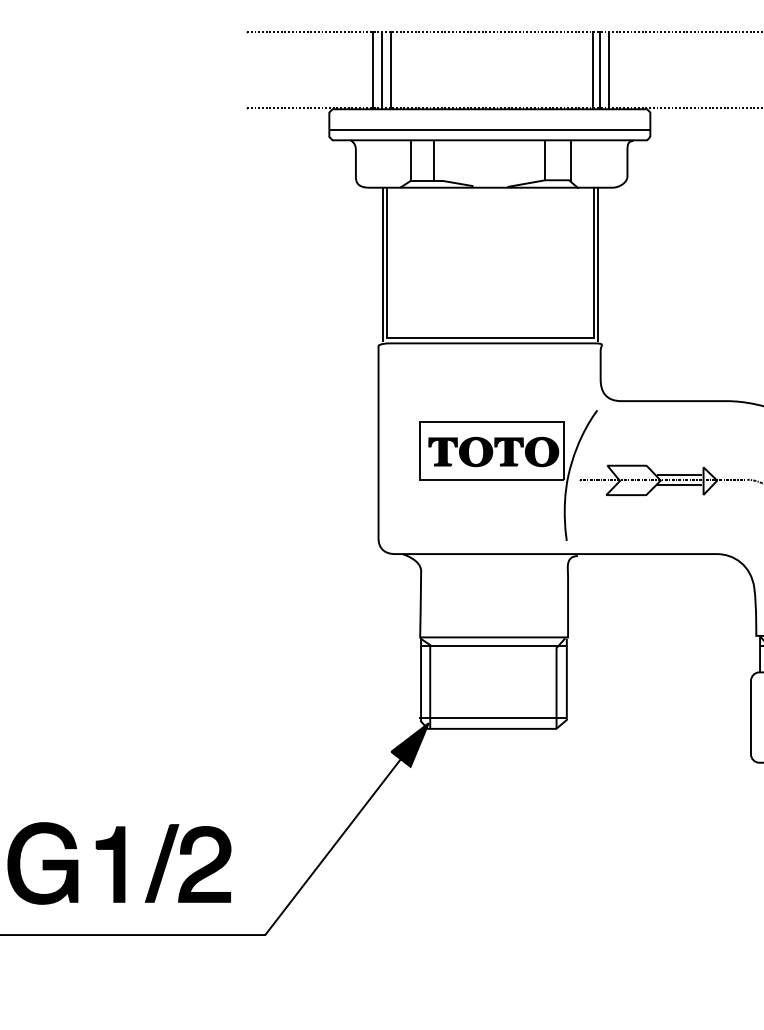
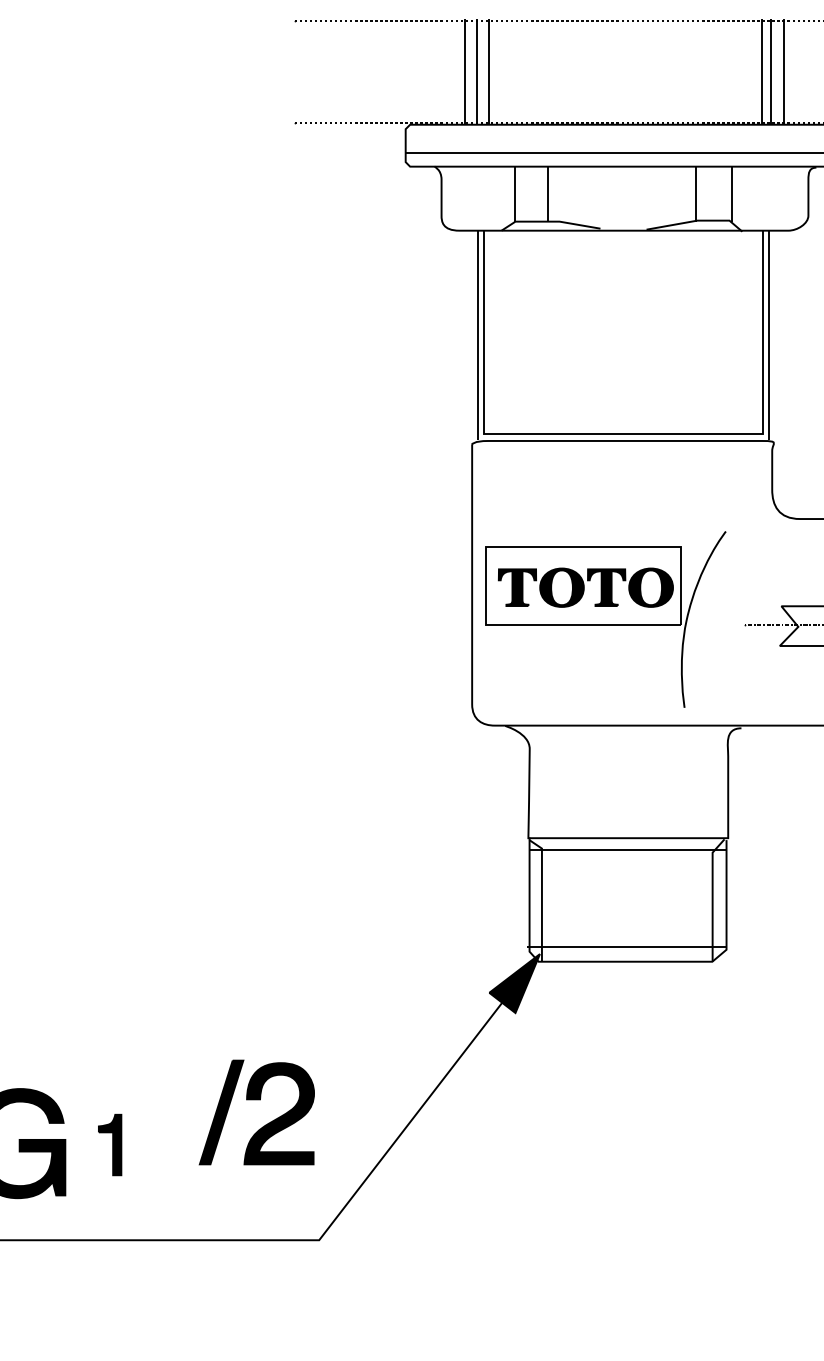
part: (508, 475) -> (605, 619), moved
part: (187, 854) -> (255, 1100), moved
part: (110, 864) -> (110, 1144), size x0.6

